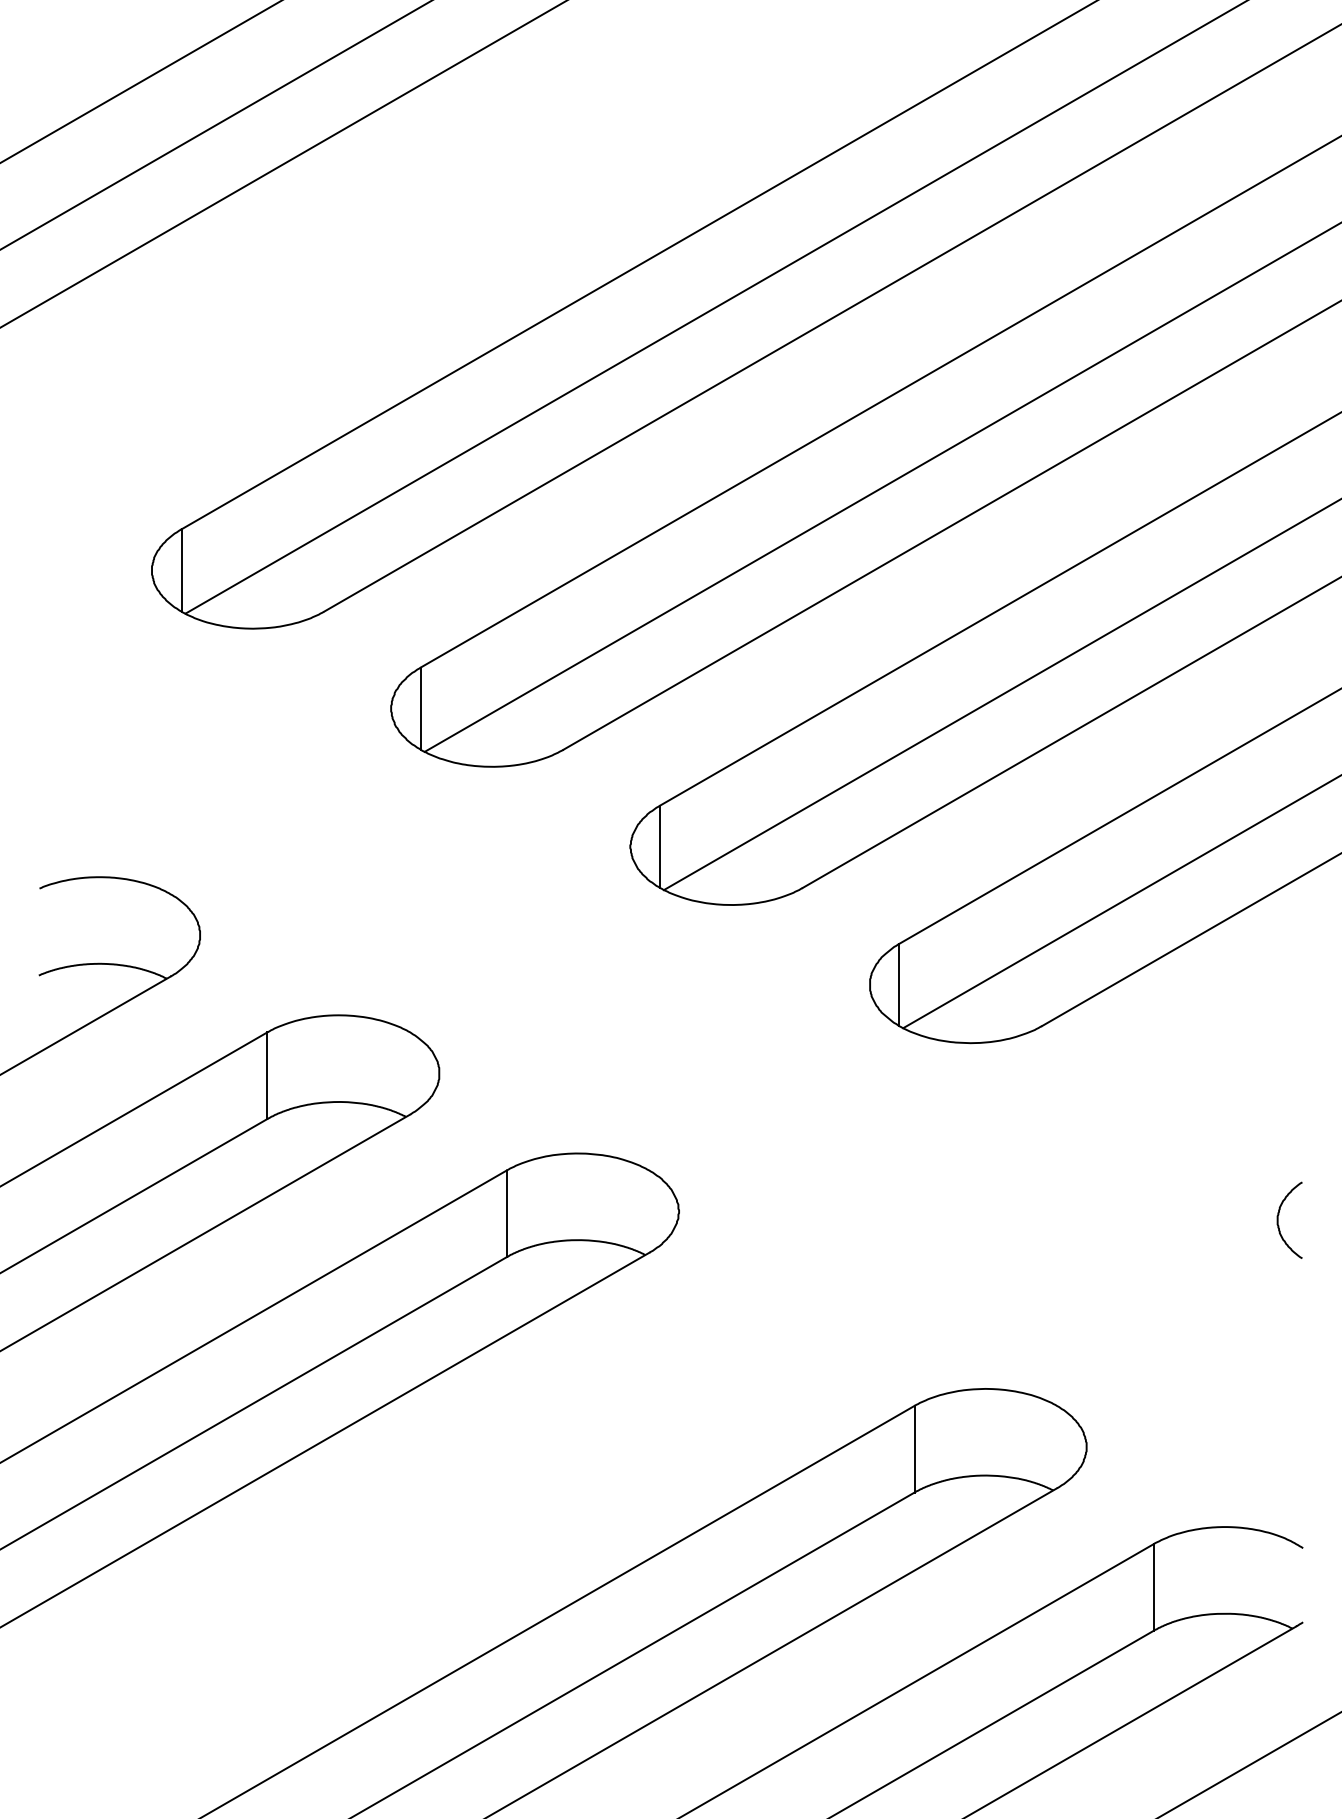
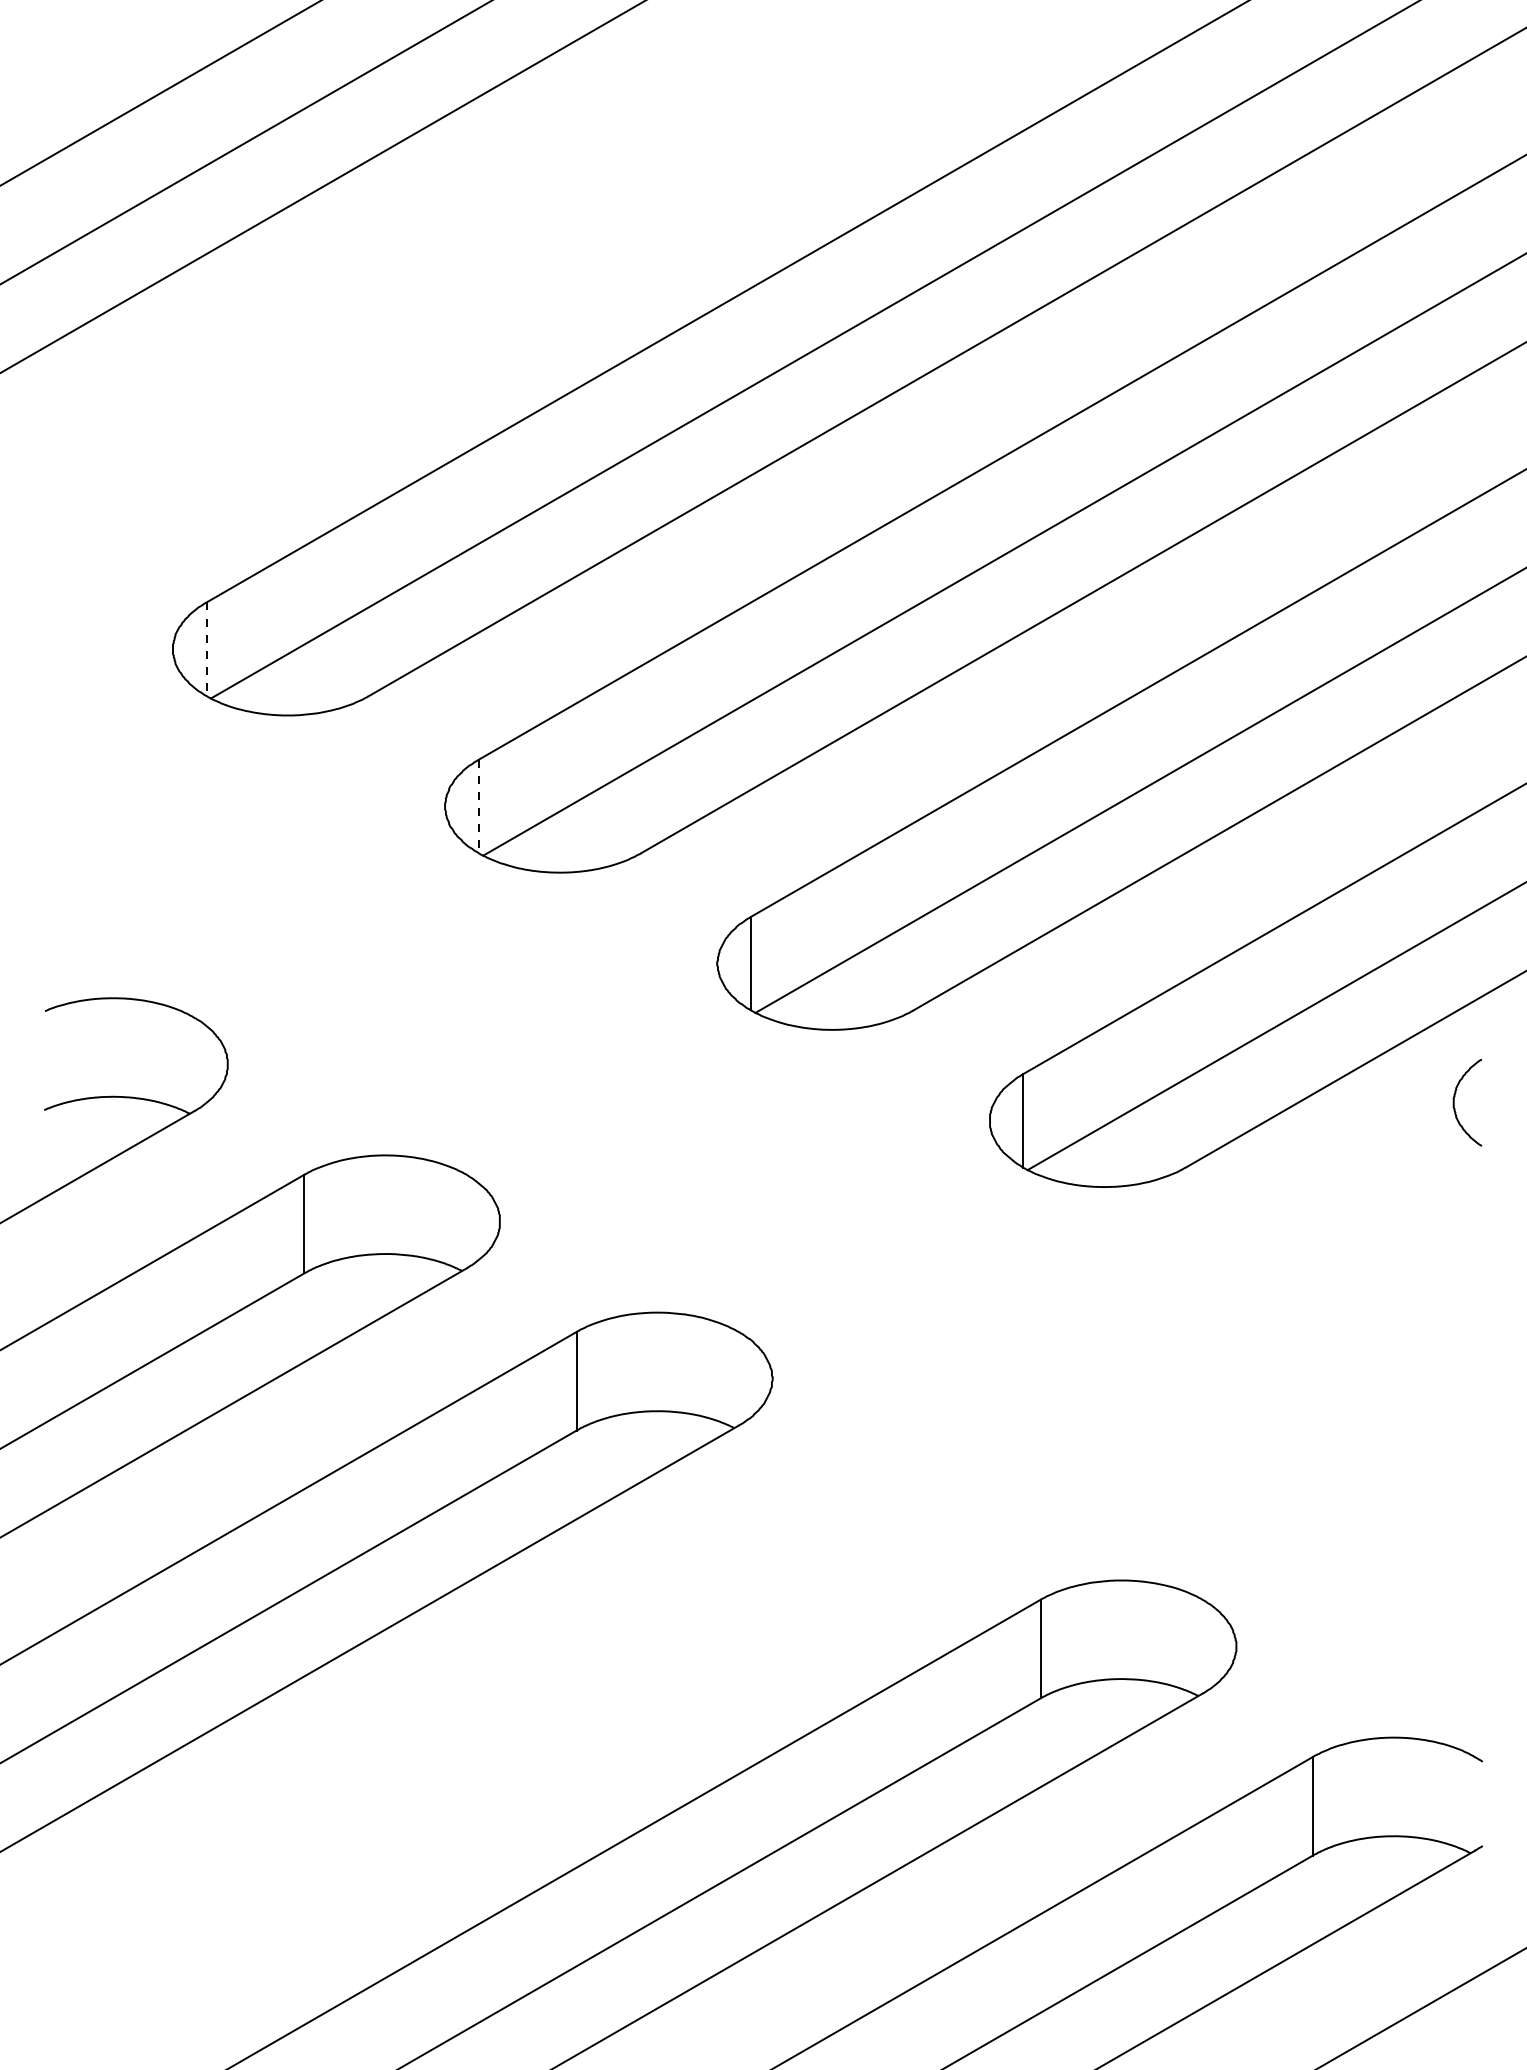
line: (181, 570) -> (206, 649), solid -> dashed
line: (420, 708) -> (478, 806), solid -> dashed
curve: (1278, 1220) -> (1454, 1102), moved

